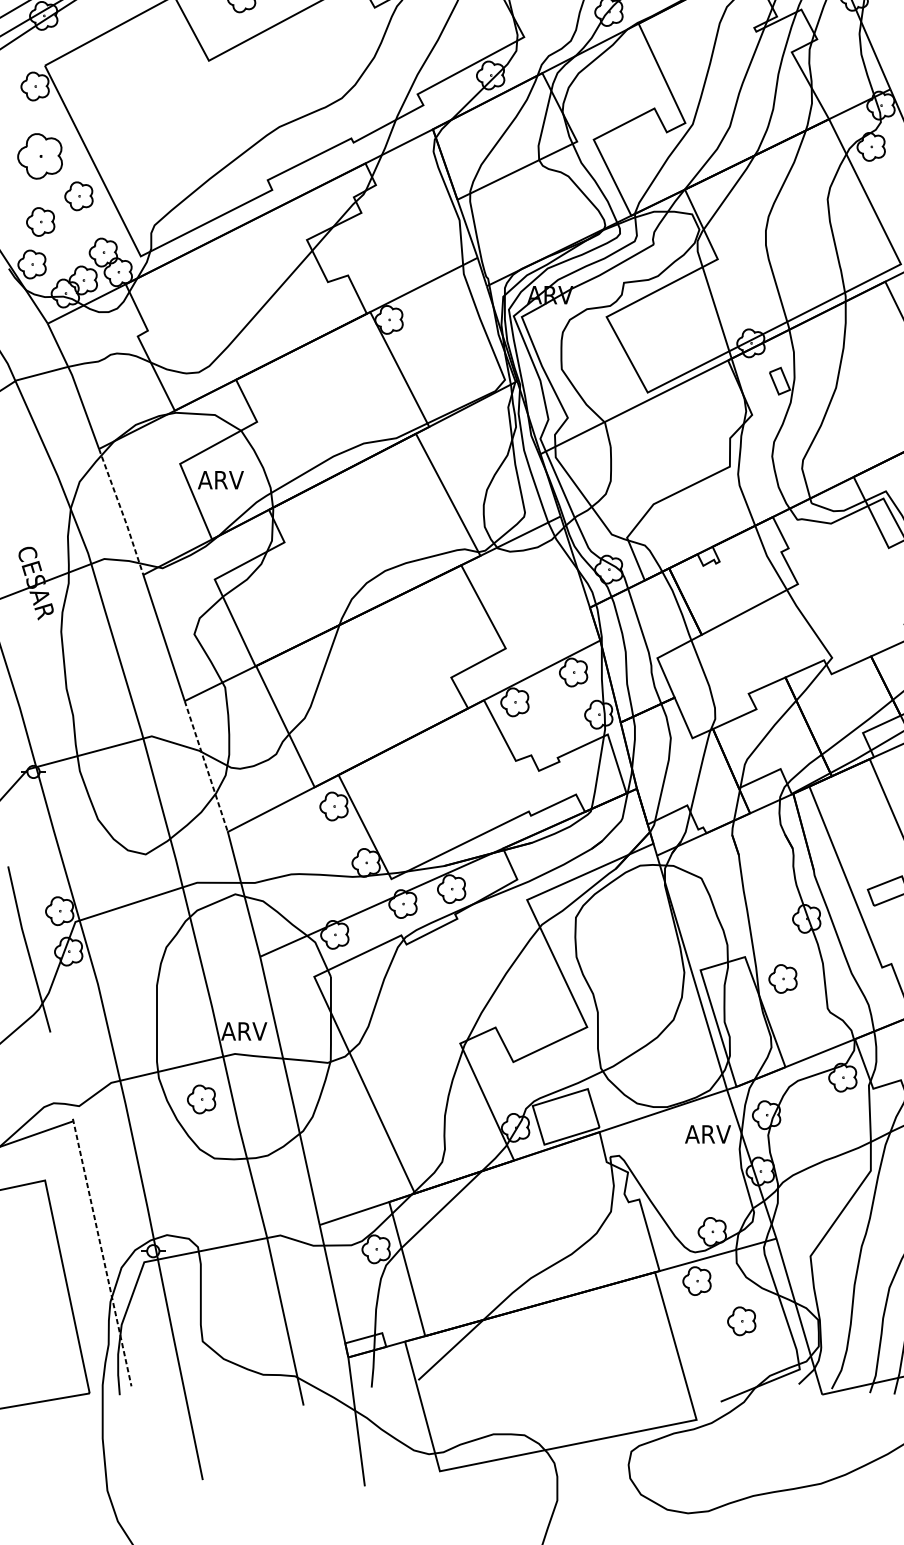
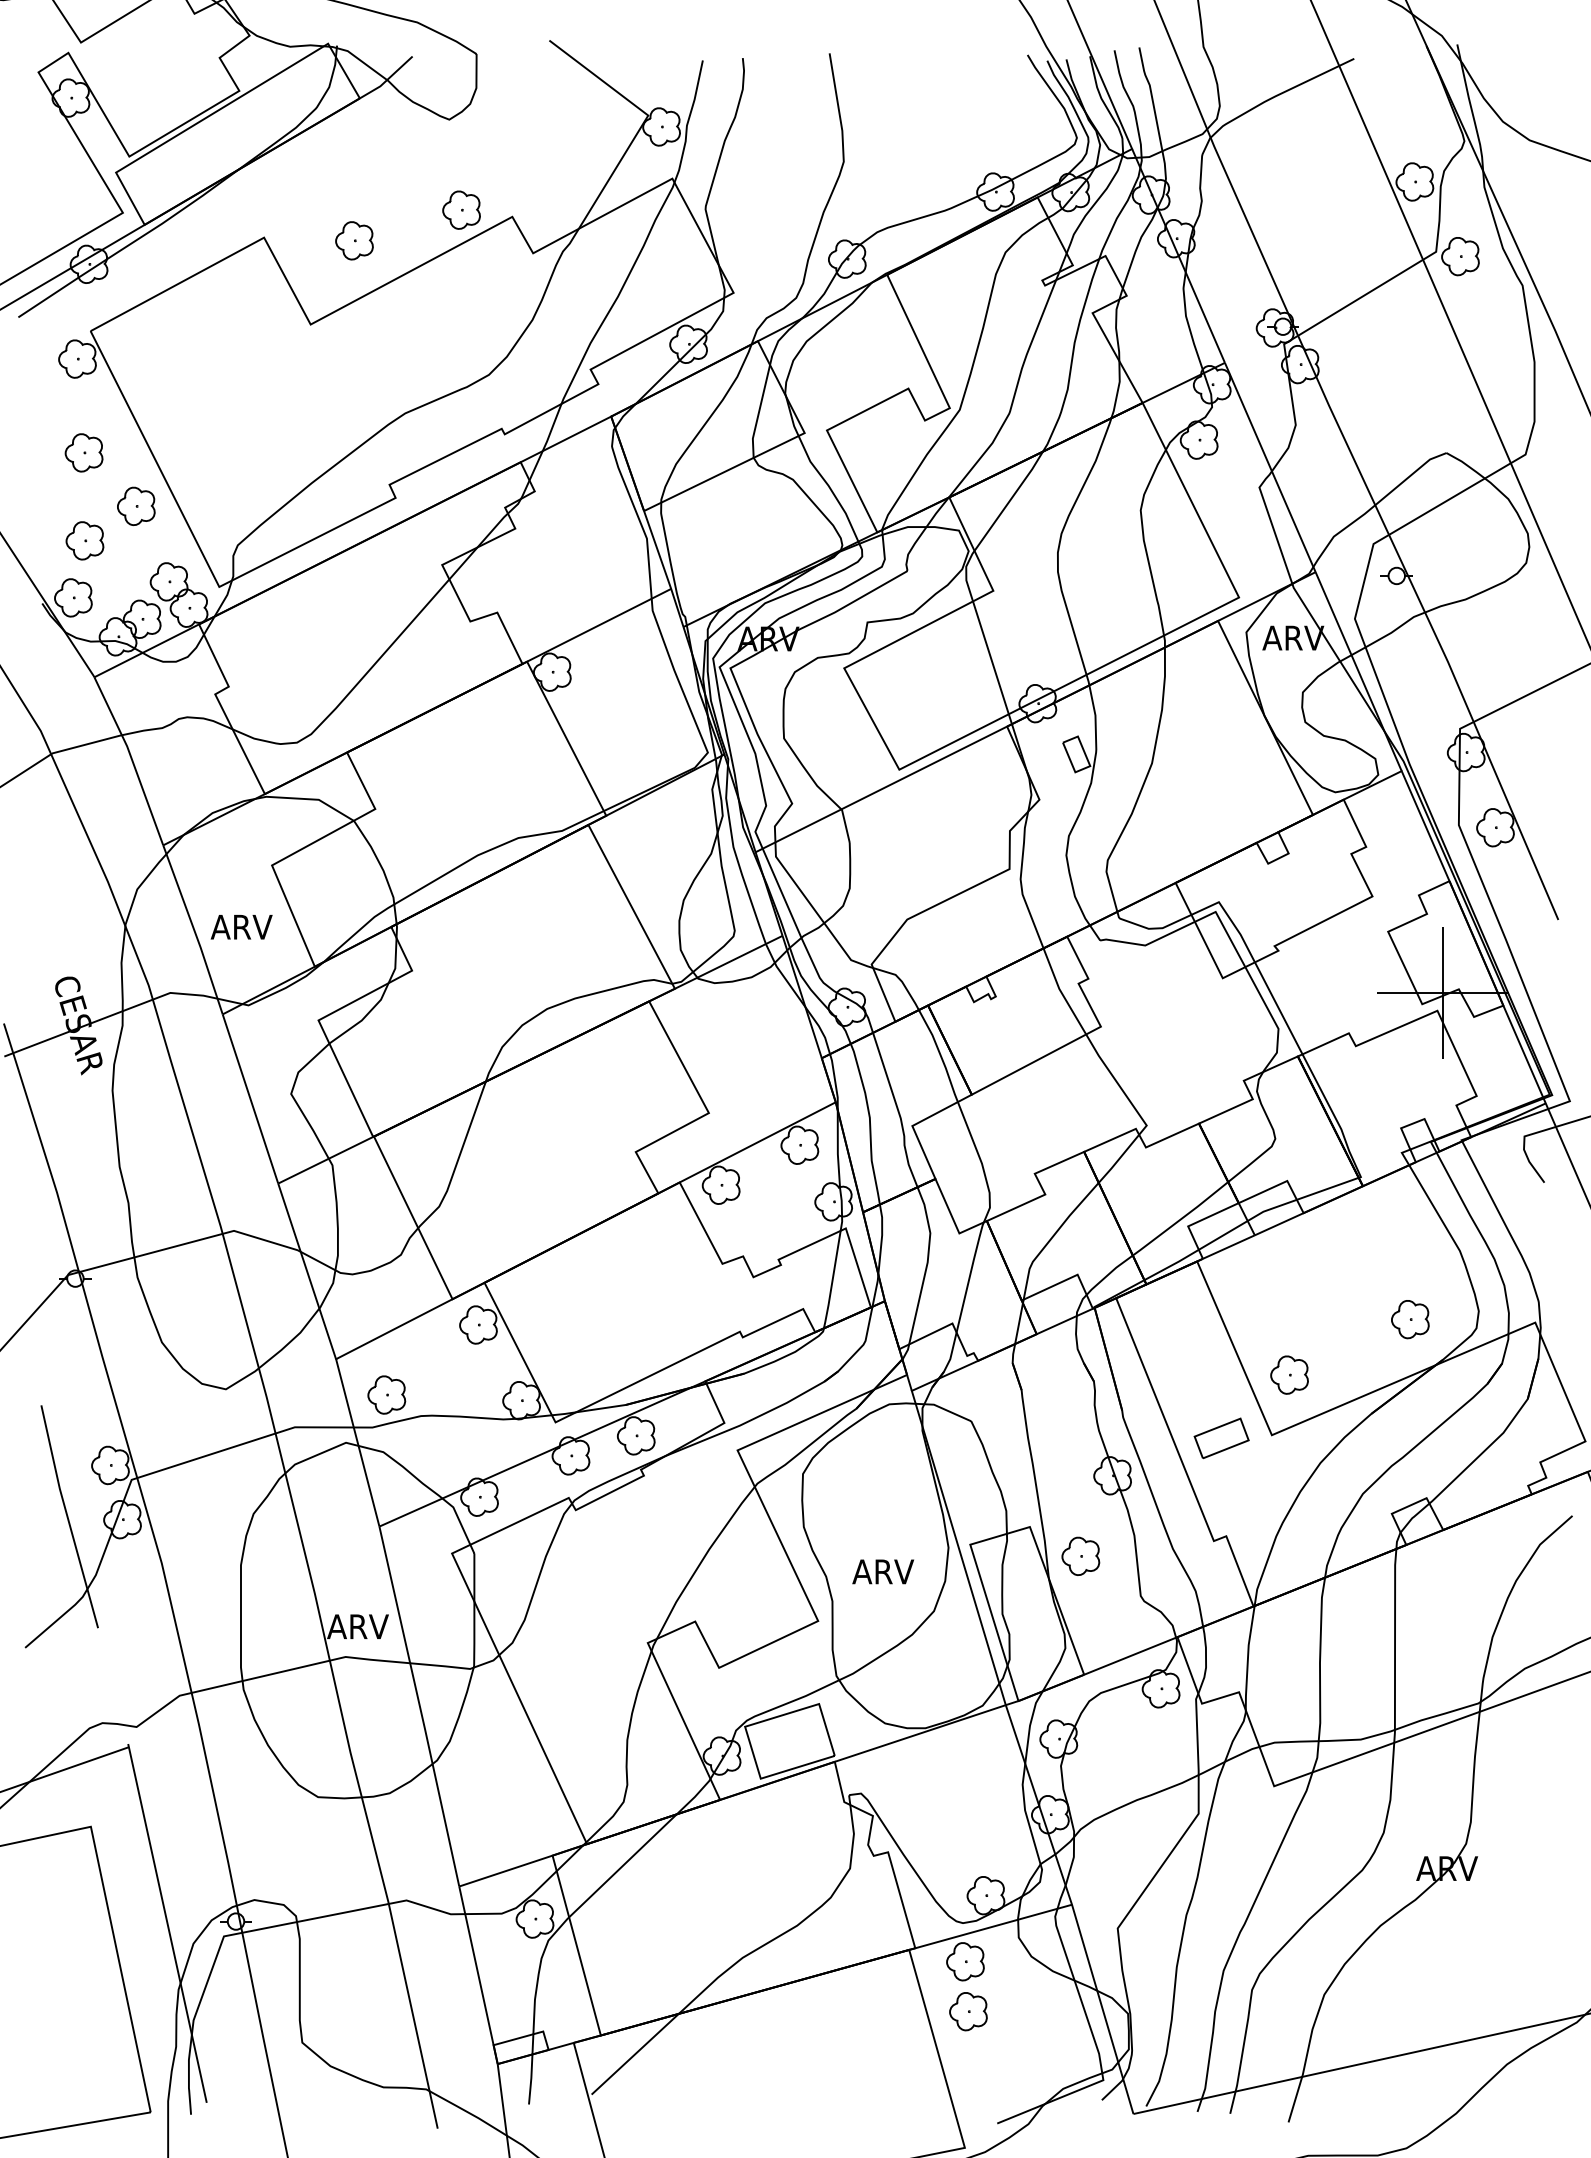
part: (39, 156) -> (83, 452), size x0.62
text: (220, 480) -> (241, 927), moved
line: (122, 512) -> (194, 930), dashed -> solid
line: (206, 766) -> (307, 1271), dashed -> solid
part: (201, 1099) -> (386, 1394), moved
text: (708, 1134) -> (883, 1571), moved
line: (102, 1251) -> (167, 1922), dashed -> solid
part: (741, 1321) -> (968, 2011), moved

